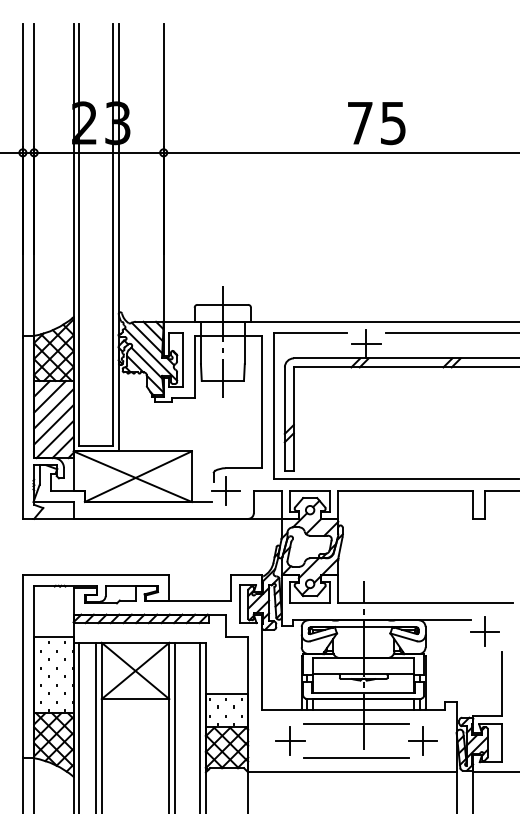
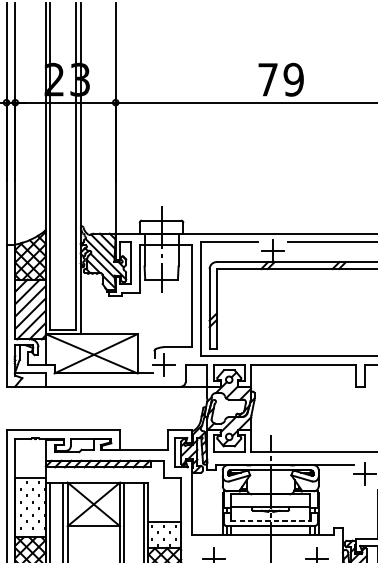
text: (393, 122) -> (293, 79), 75 -> 79
line: (364, 692) -> (271, 521), solid -> dashed
line: (356, 724) -> (265, 545), removed

